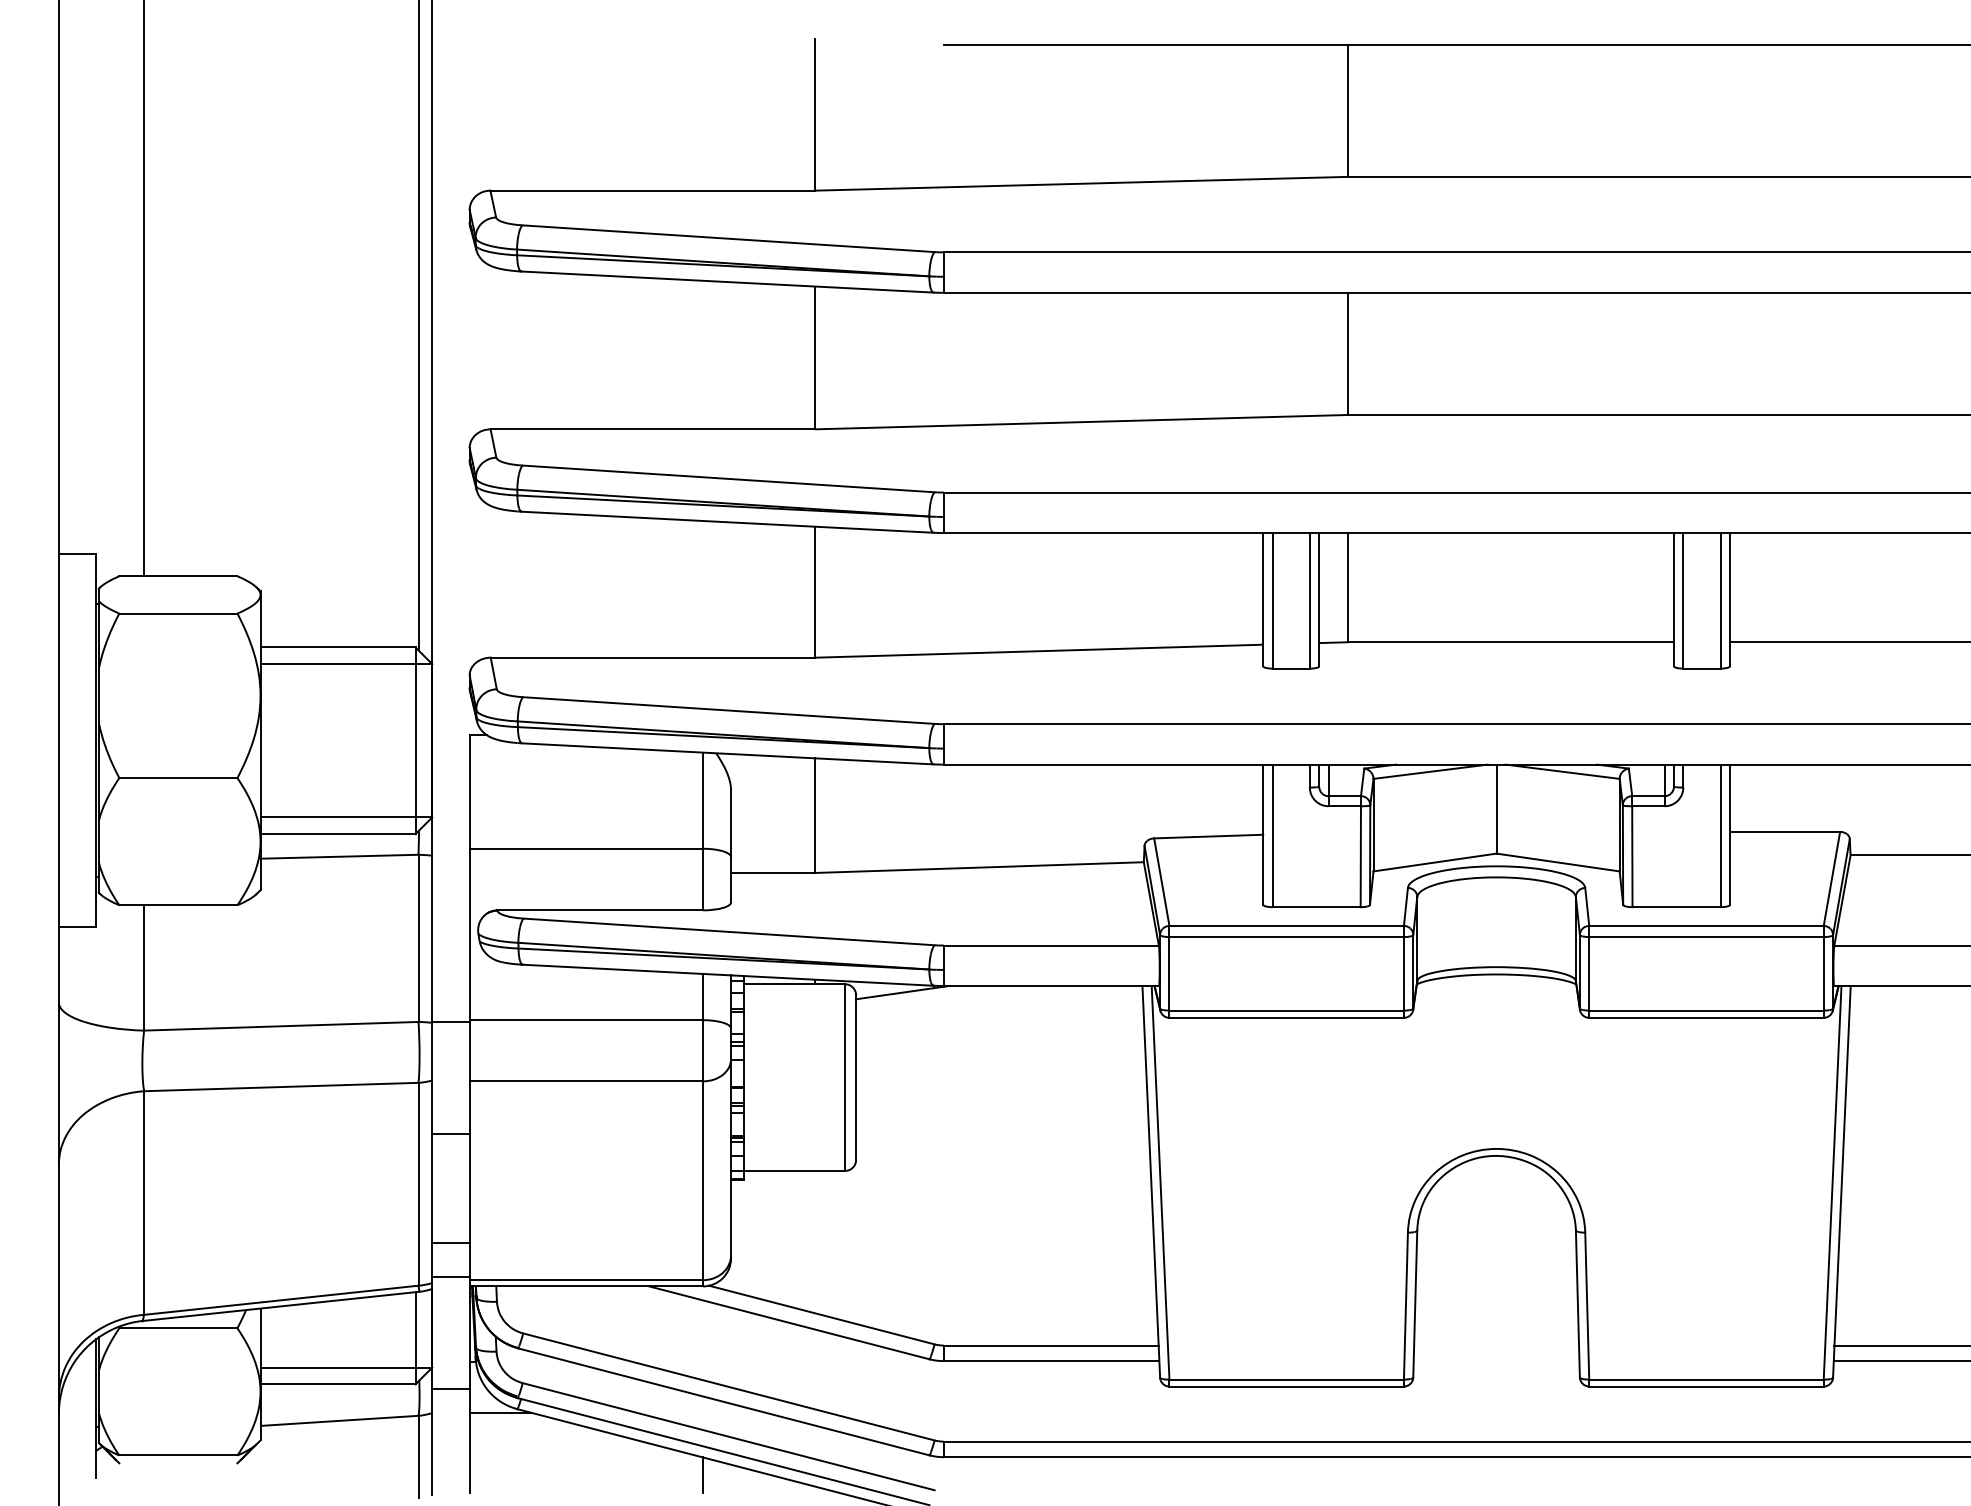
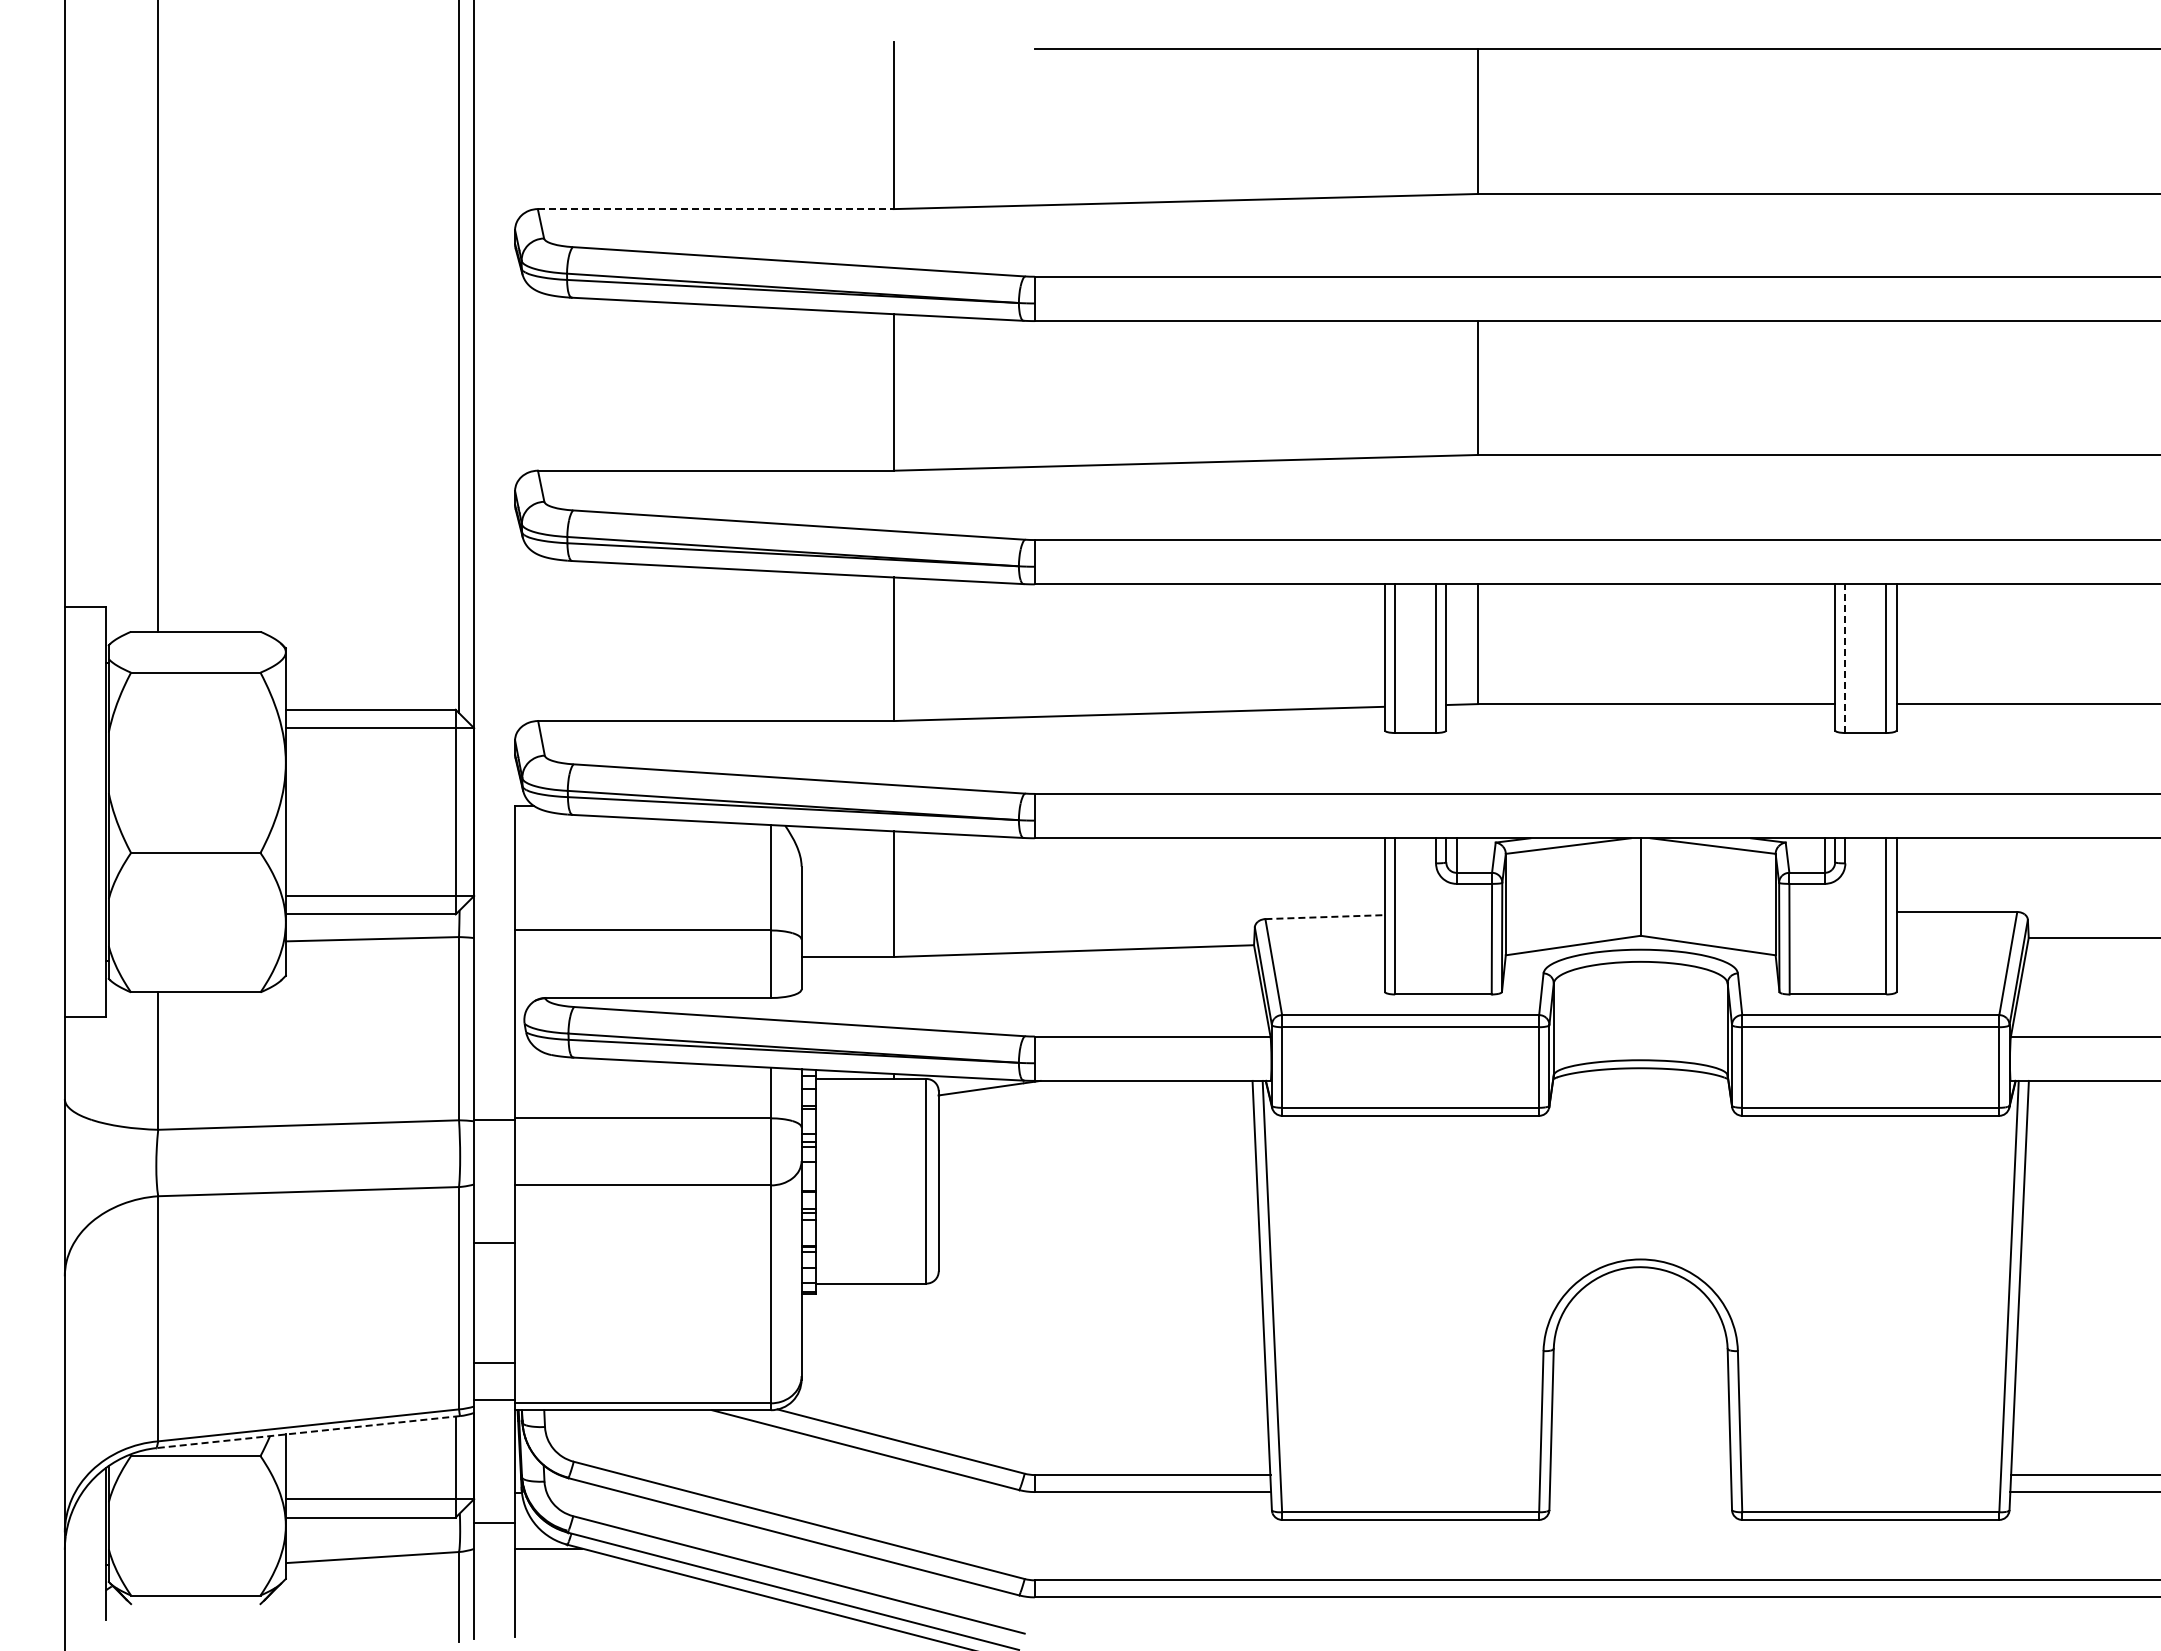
line: (652, 191) -> (715, 209), solid -> dashed
line: (1683, 600) -> (1845, 658), solid -> dashed
line: (1209, 836) -> (1325, 917), solid -> dashed
line: (281, 1306) -> (308, 1432), solid -> dashed
line: (702, 1474) -> (770, 1616), removed

